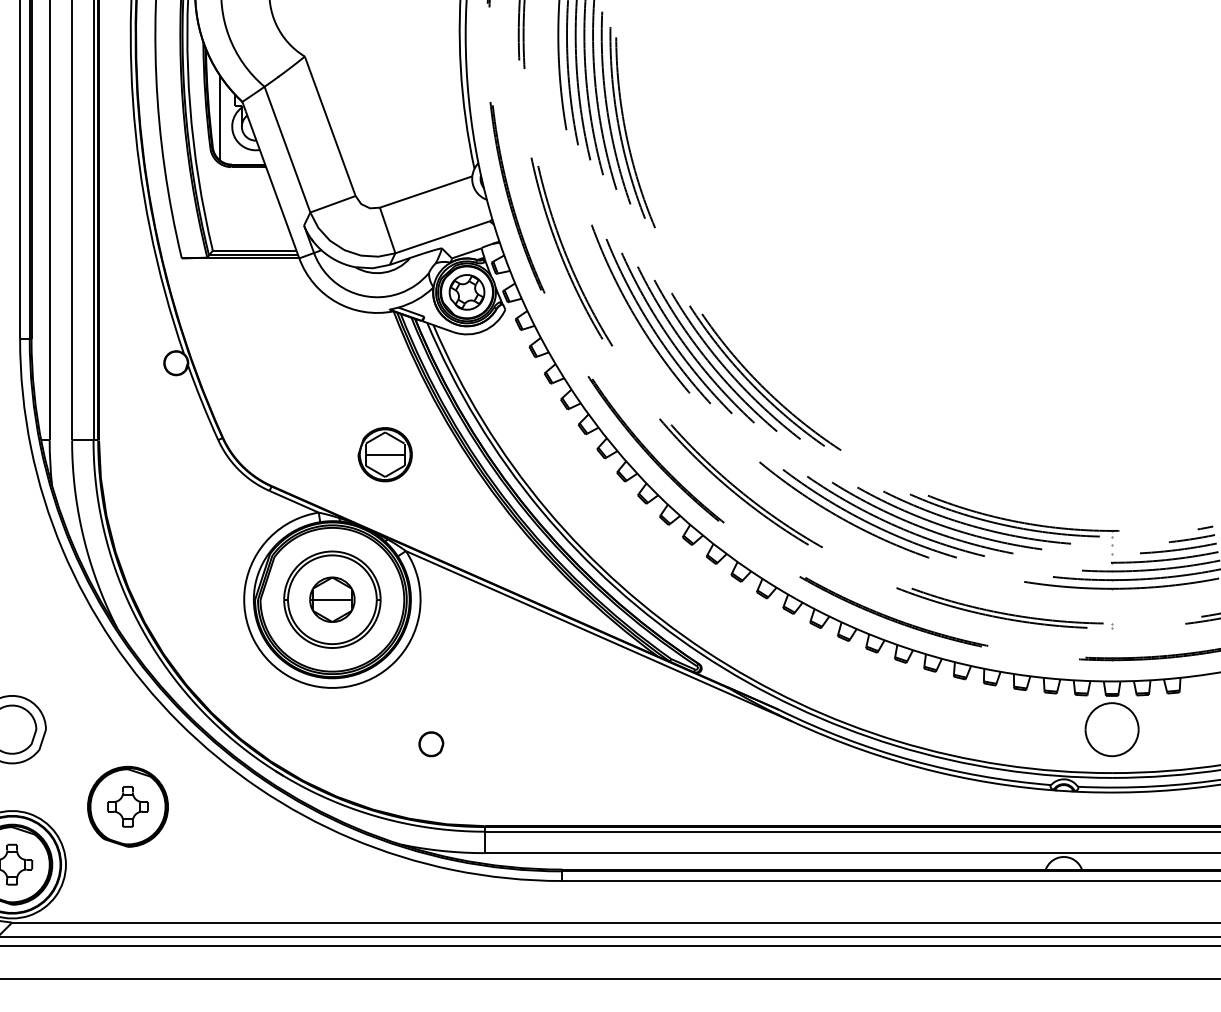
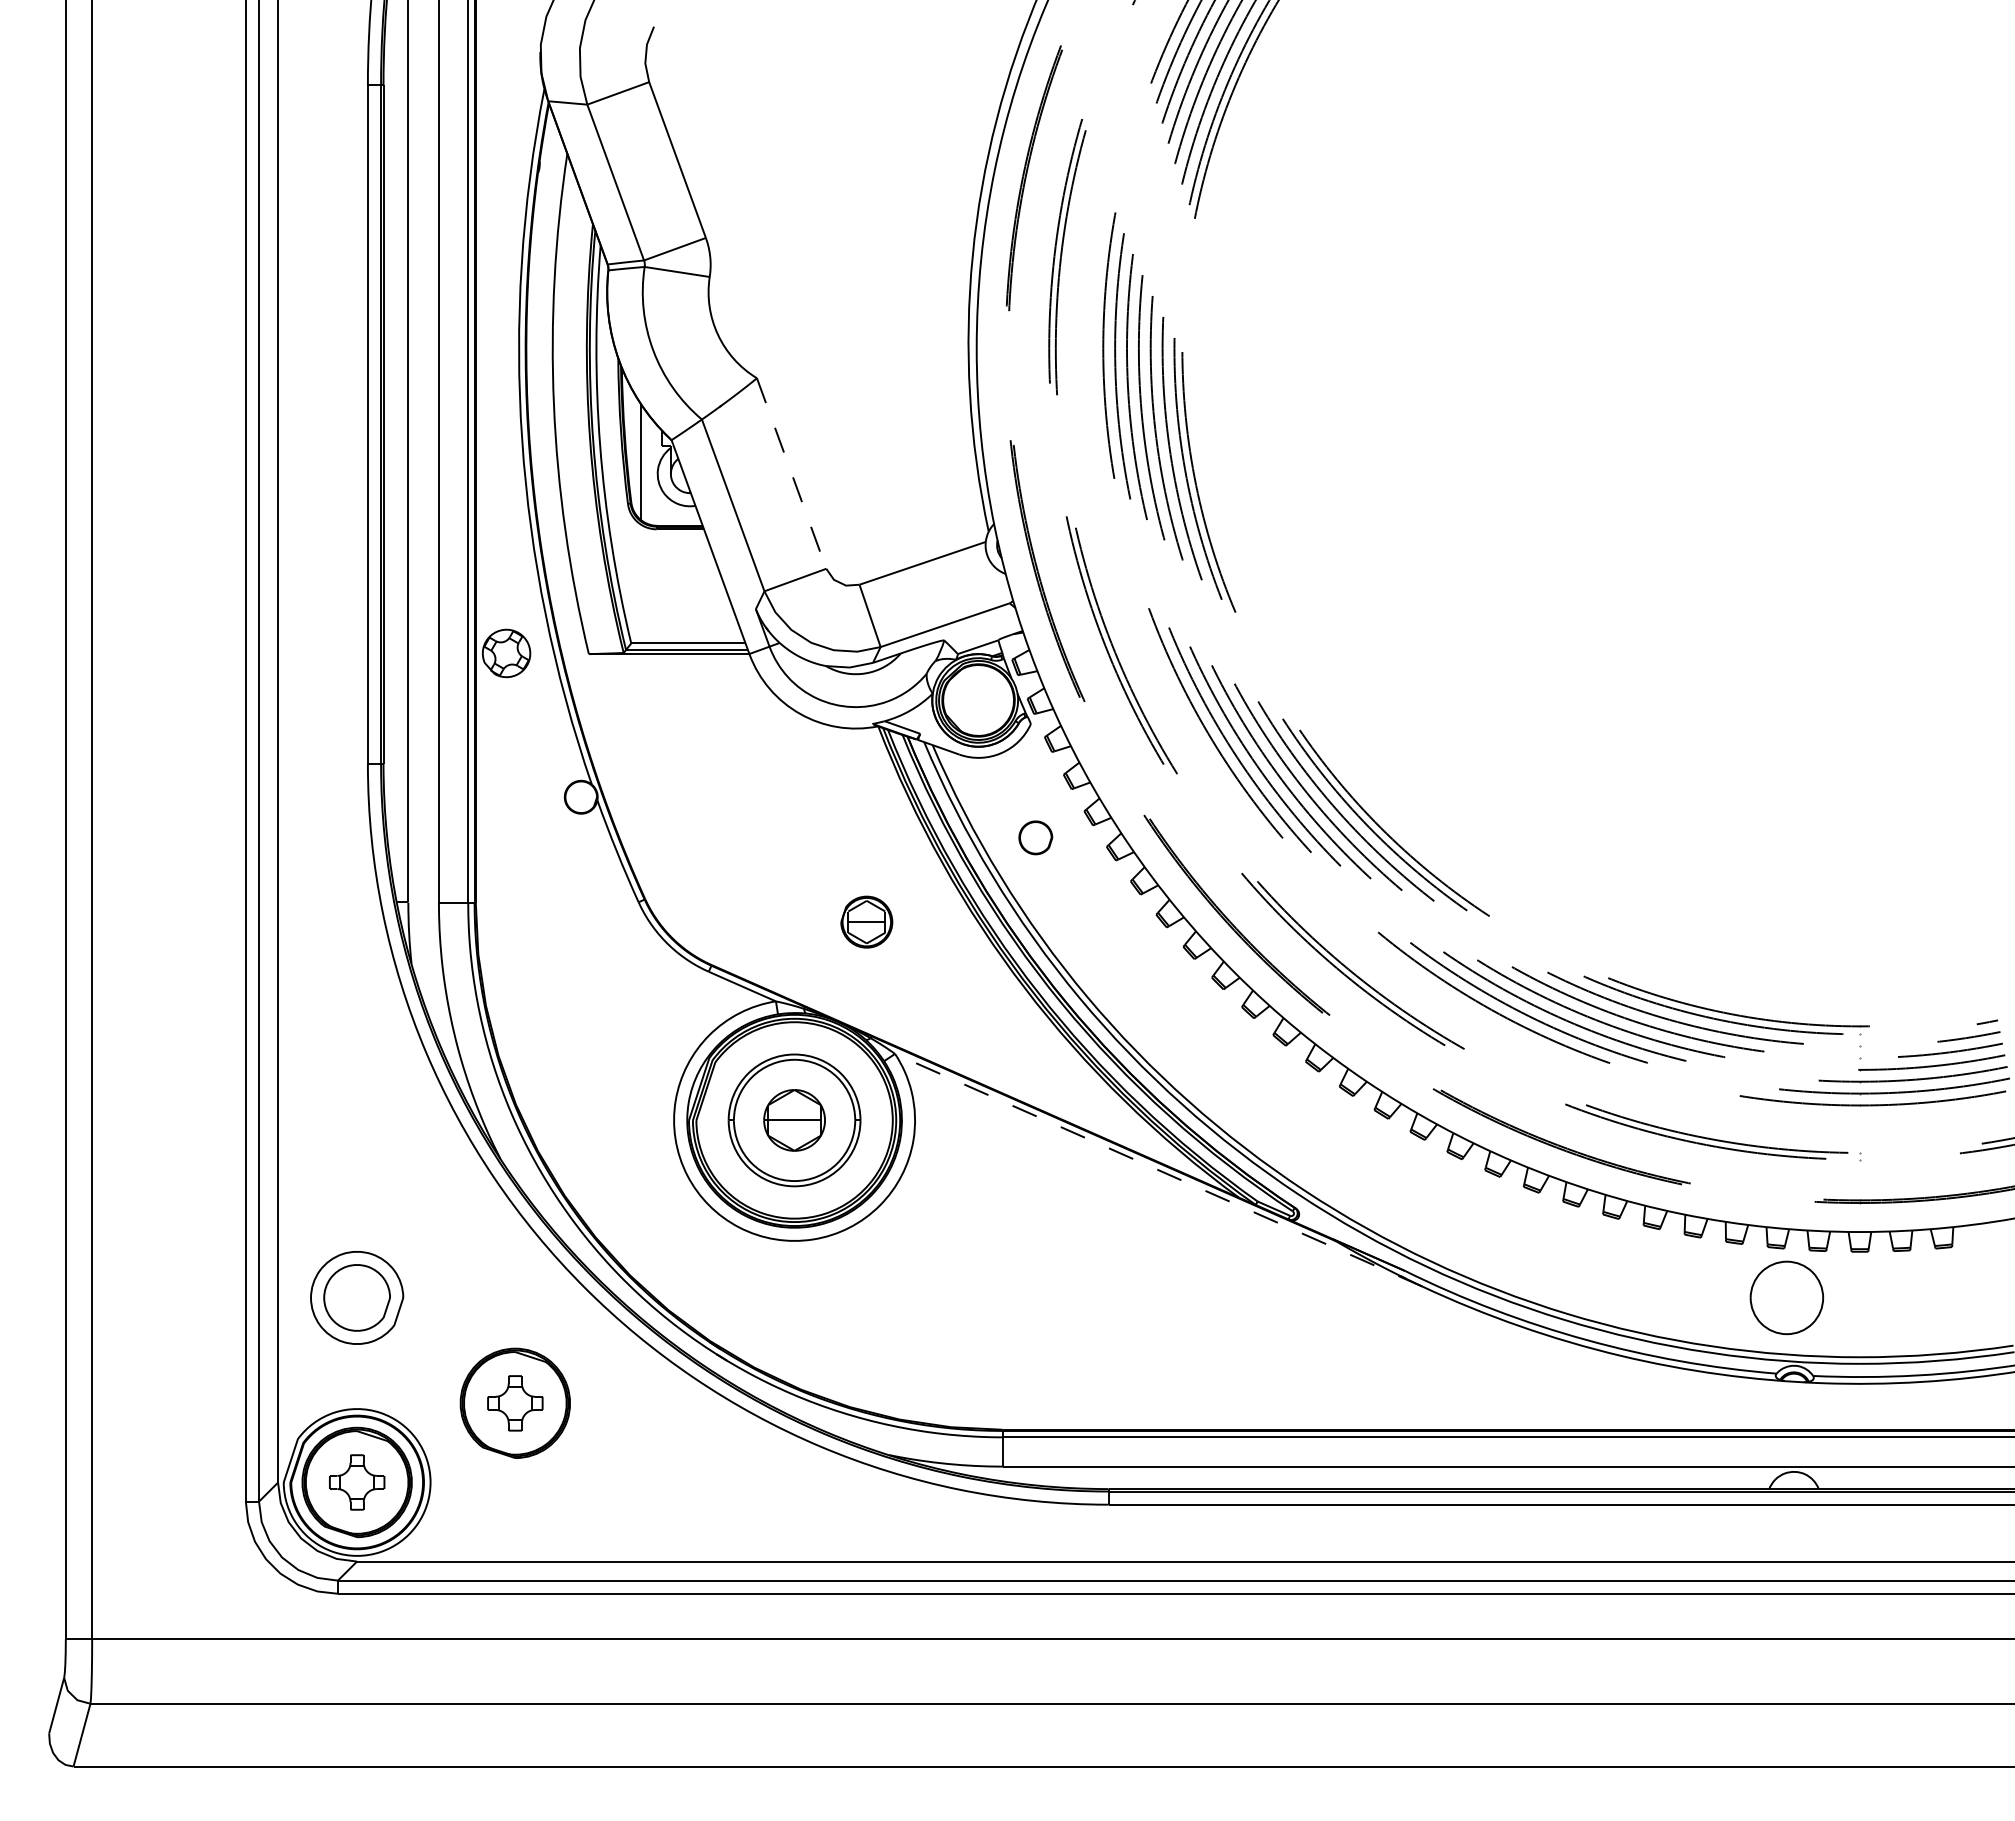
line: (330, 127) -> (791, 474), solid -> dashed
part: (467, 292) -> (506, 653), moved
part: (385, 454) -> (866, 921), size x0.7
line: (598, 636) -> (1158, 1170), solid -> dashed
part: (1111, 729) -> (1786, 1297), moved
part: (431, 743) -> (1035, 837), moved

